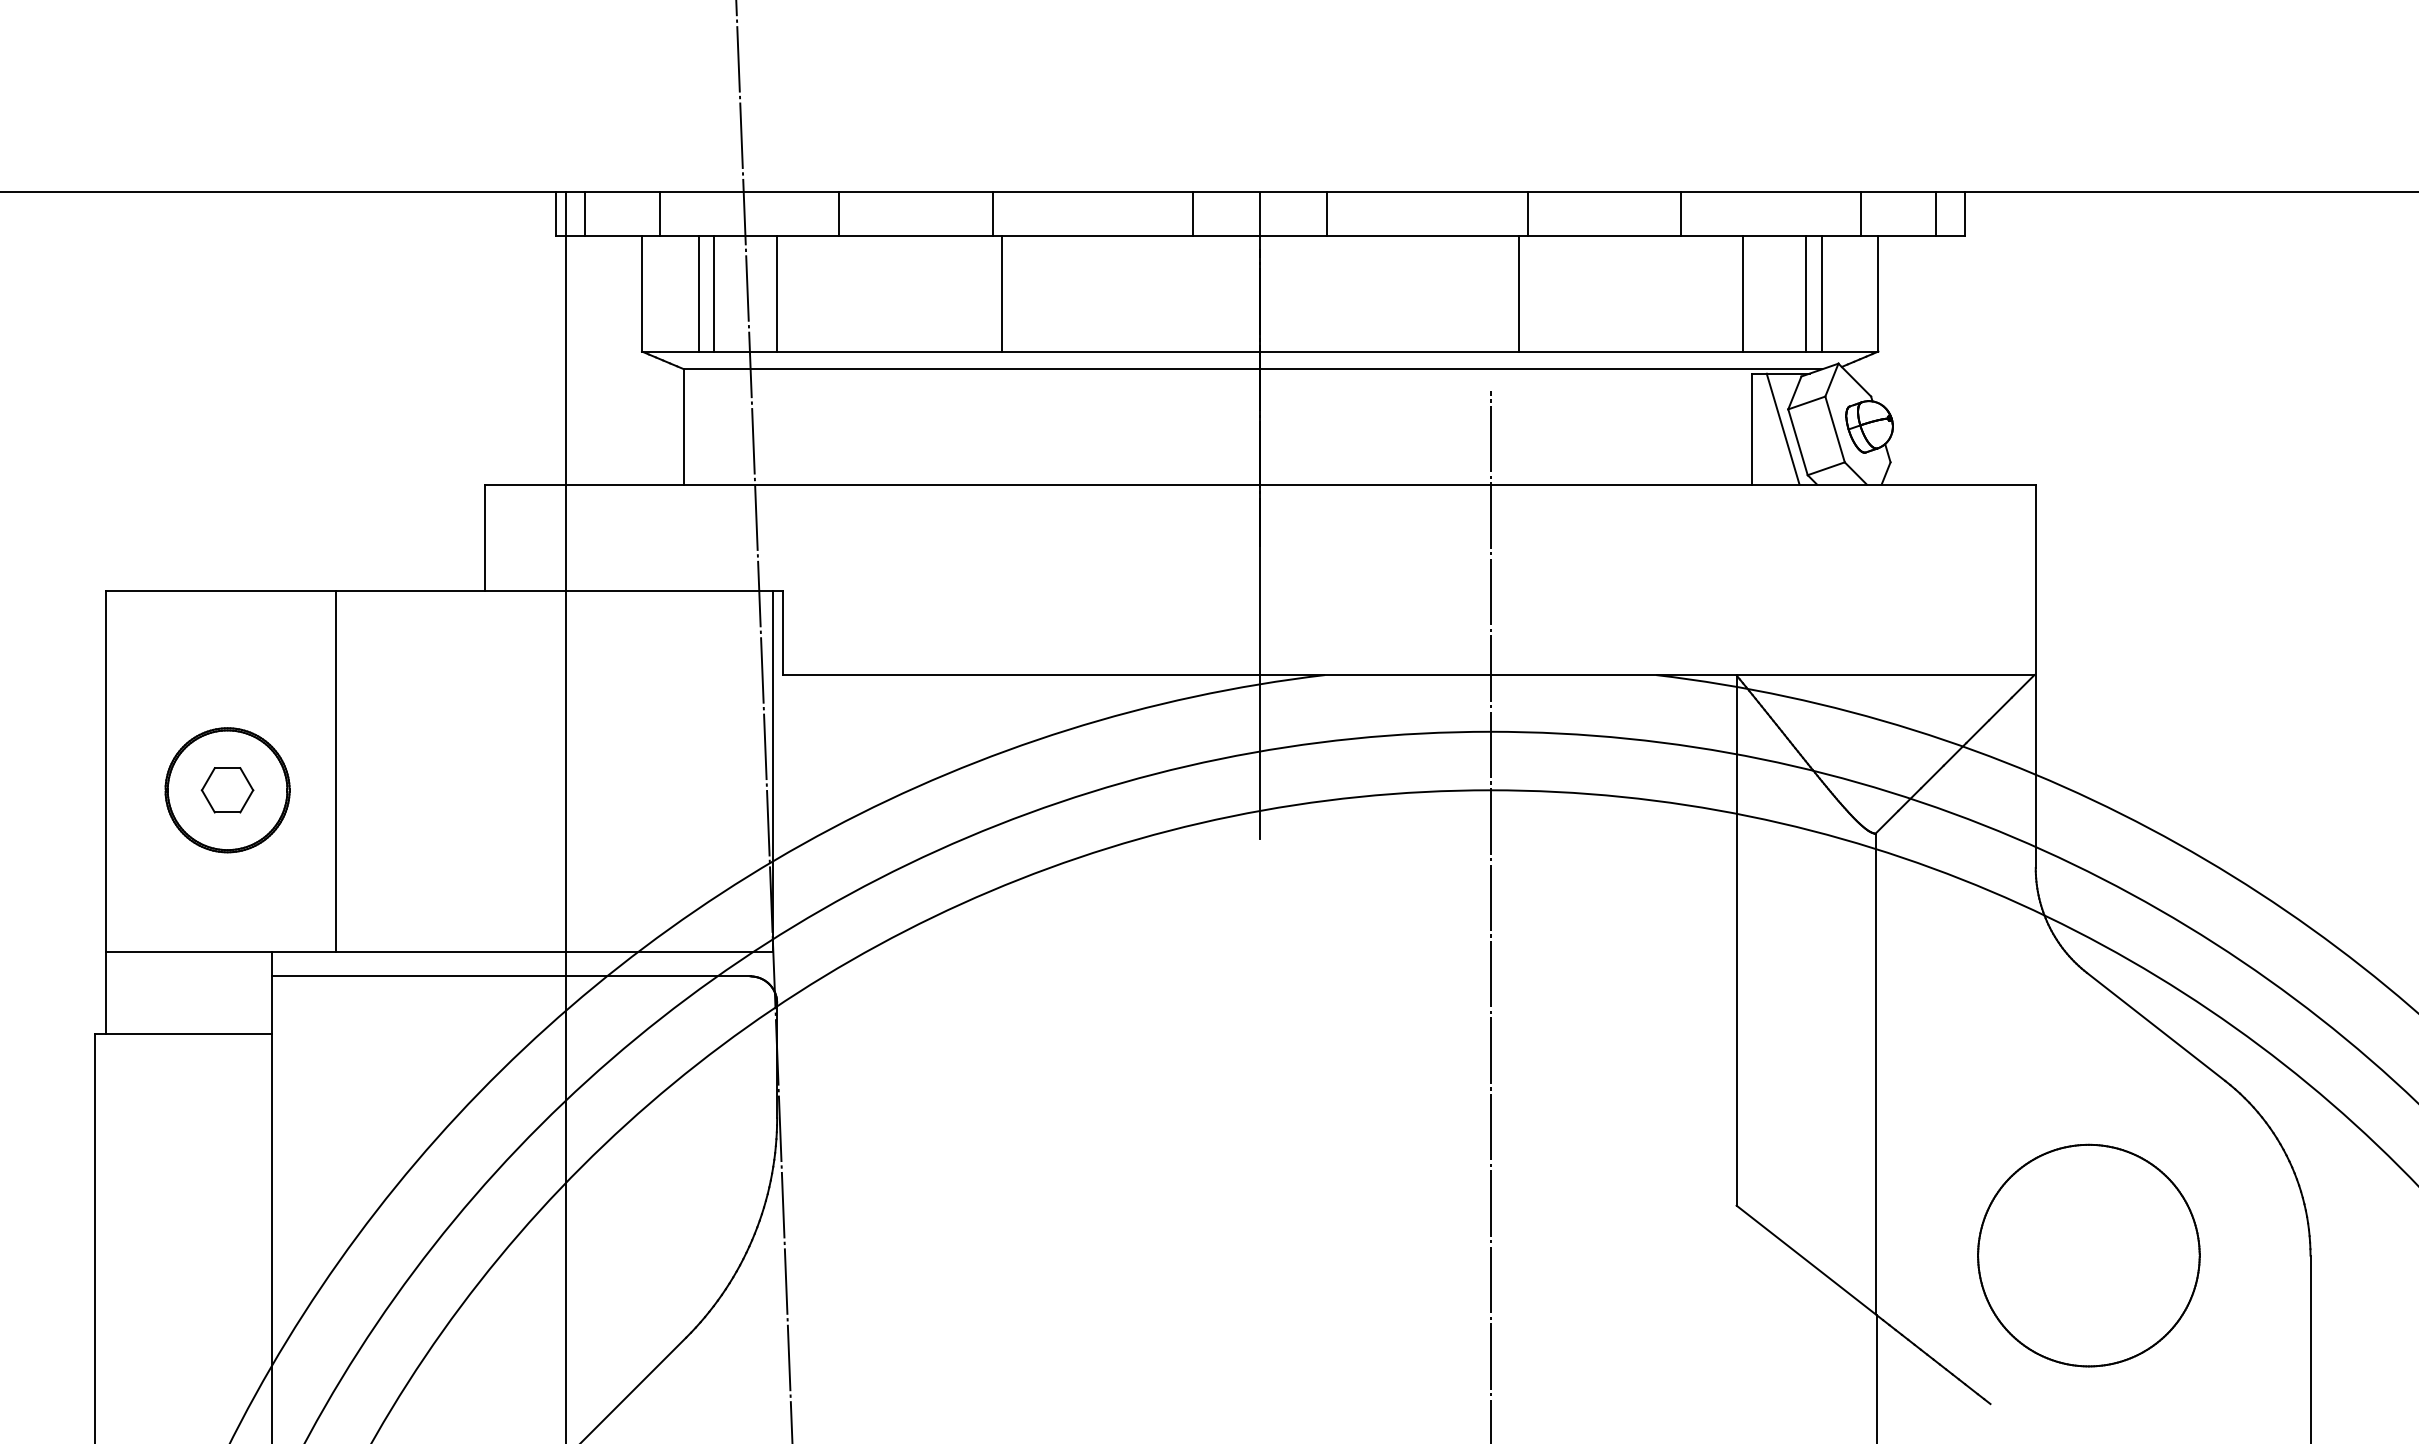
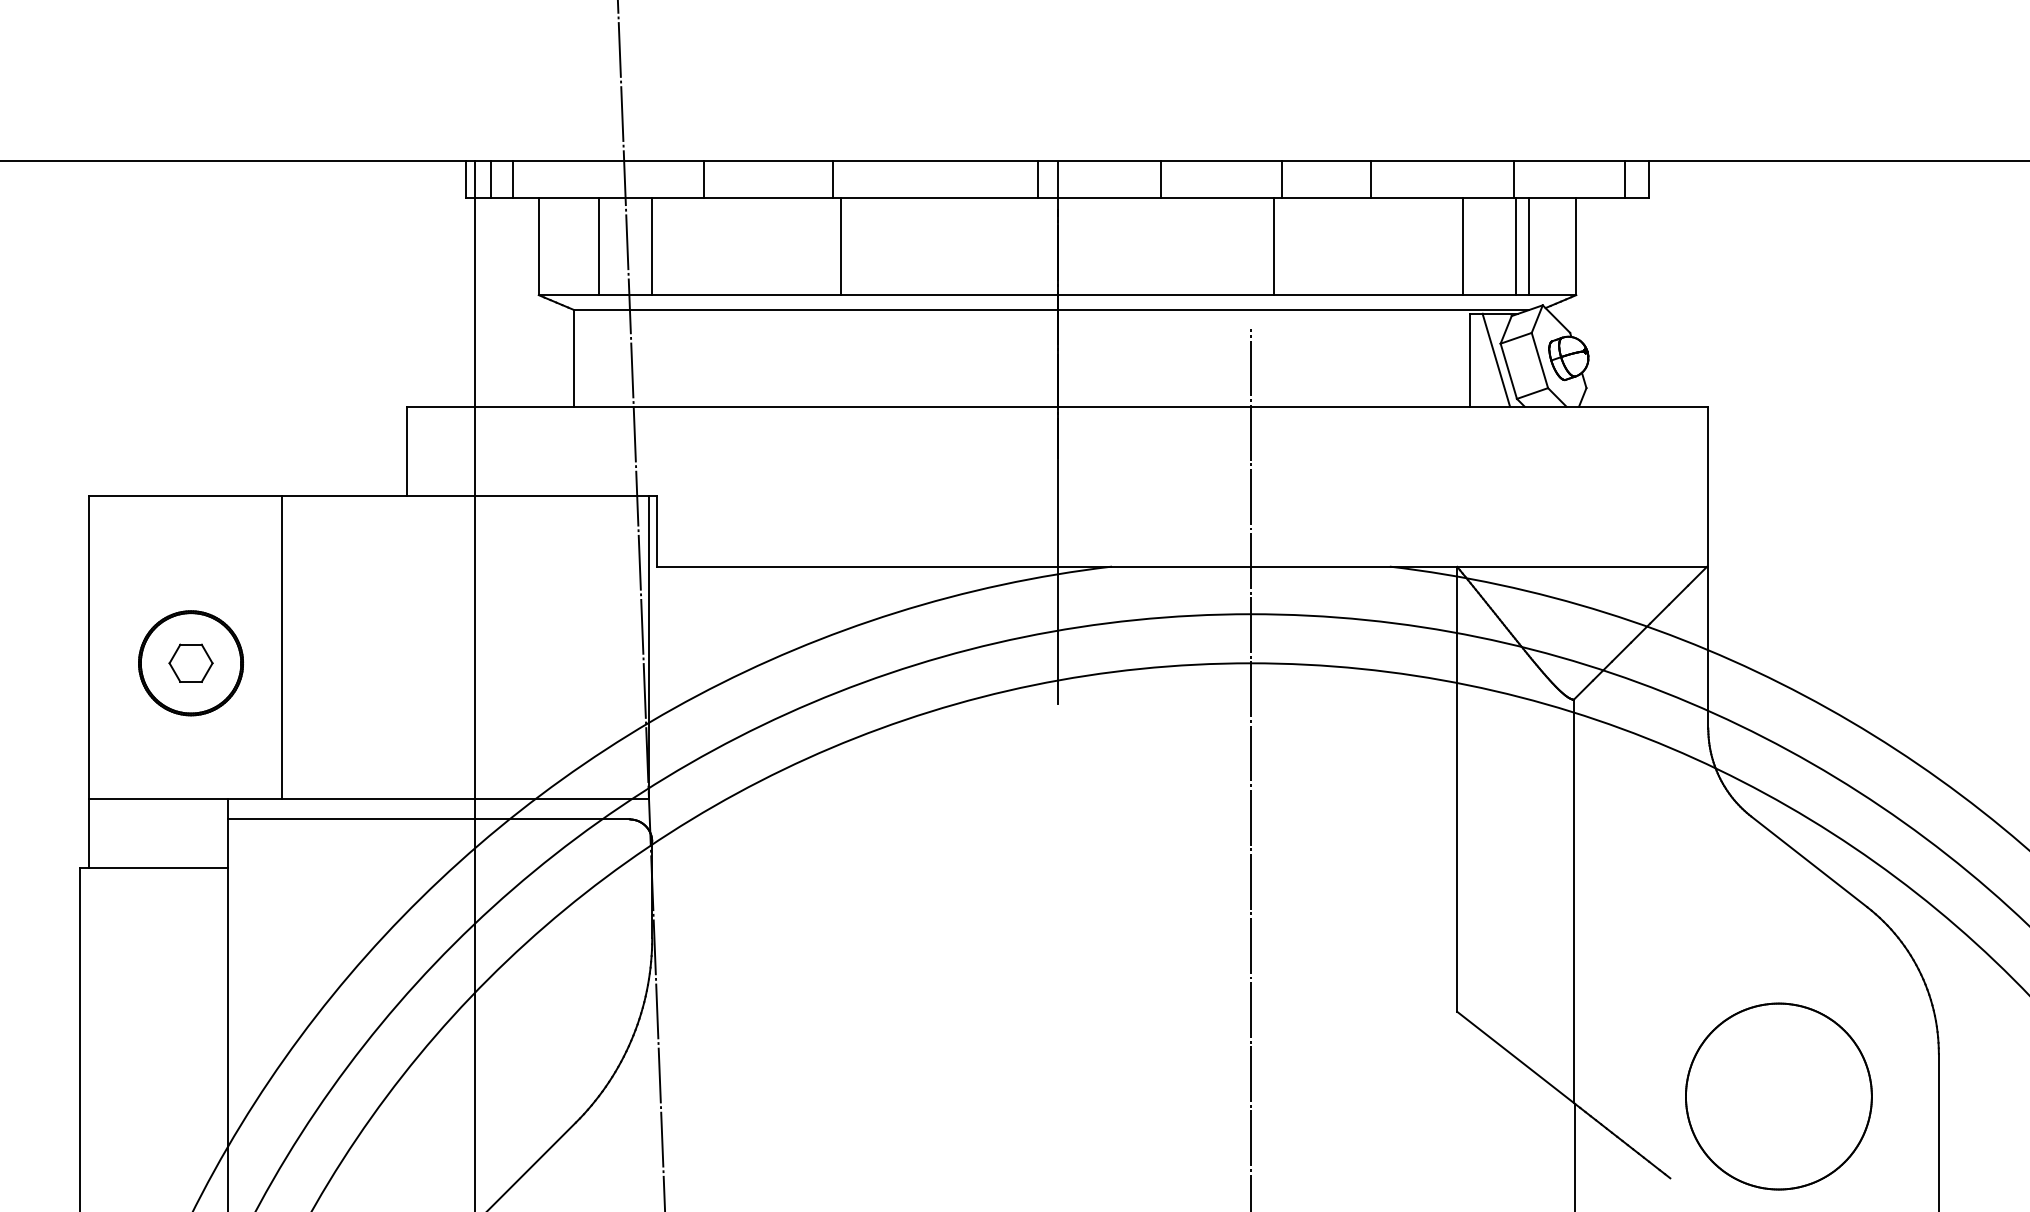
line: (659, 214) -> (513, 180), moved
line: (1193, 214) -> (1038, 180), moved
line: (1327, 214) -> (1161, 180), moved
line: (1681, 214) -> (1371, 180), moved
line: (1860, 214) -> (1513, 180), moved
line: (698, 293) -> (586, 246), removed
part: (2088, 1255) -> (1778, 1096), moved

